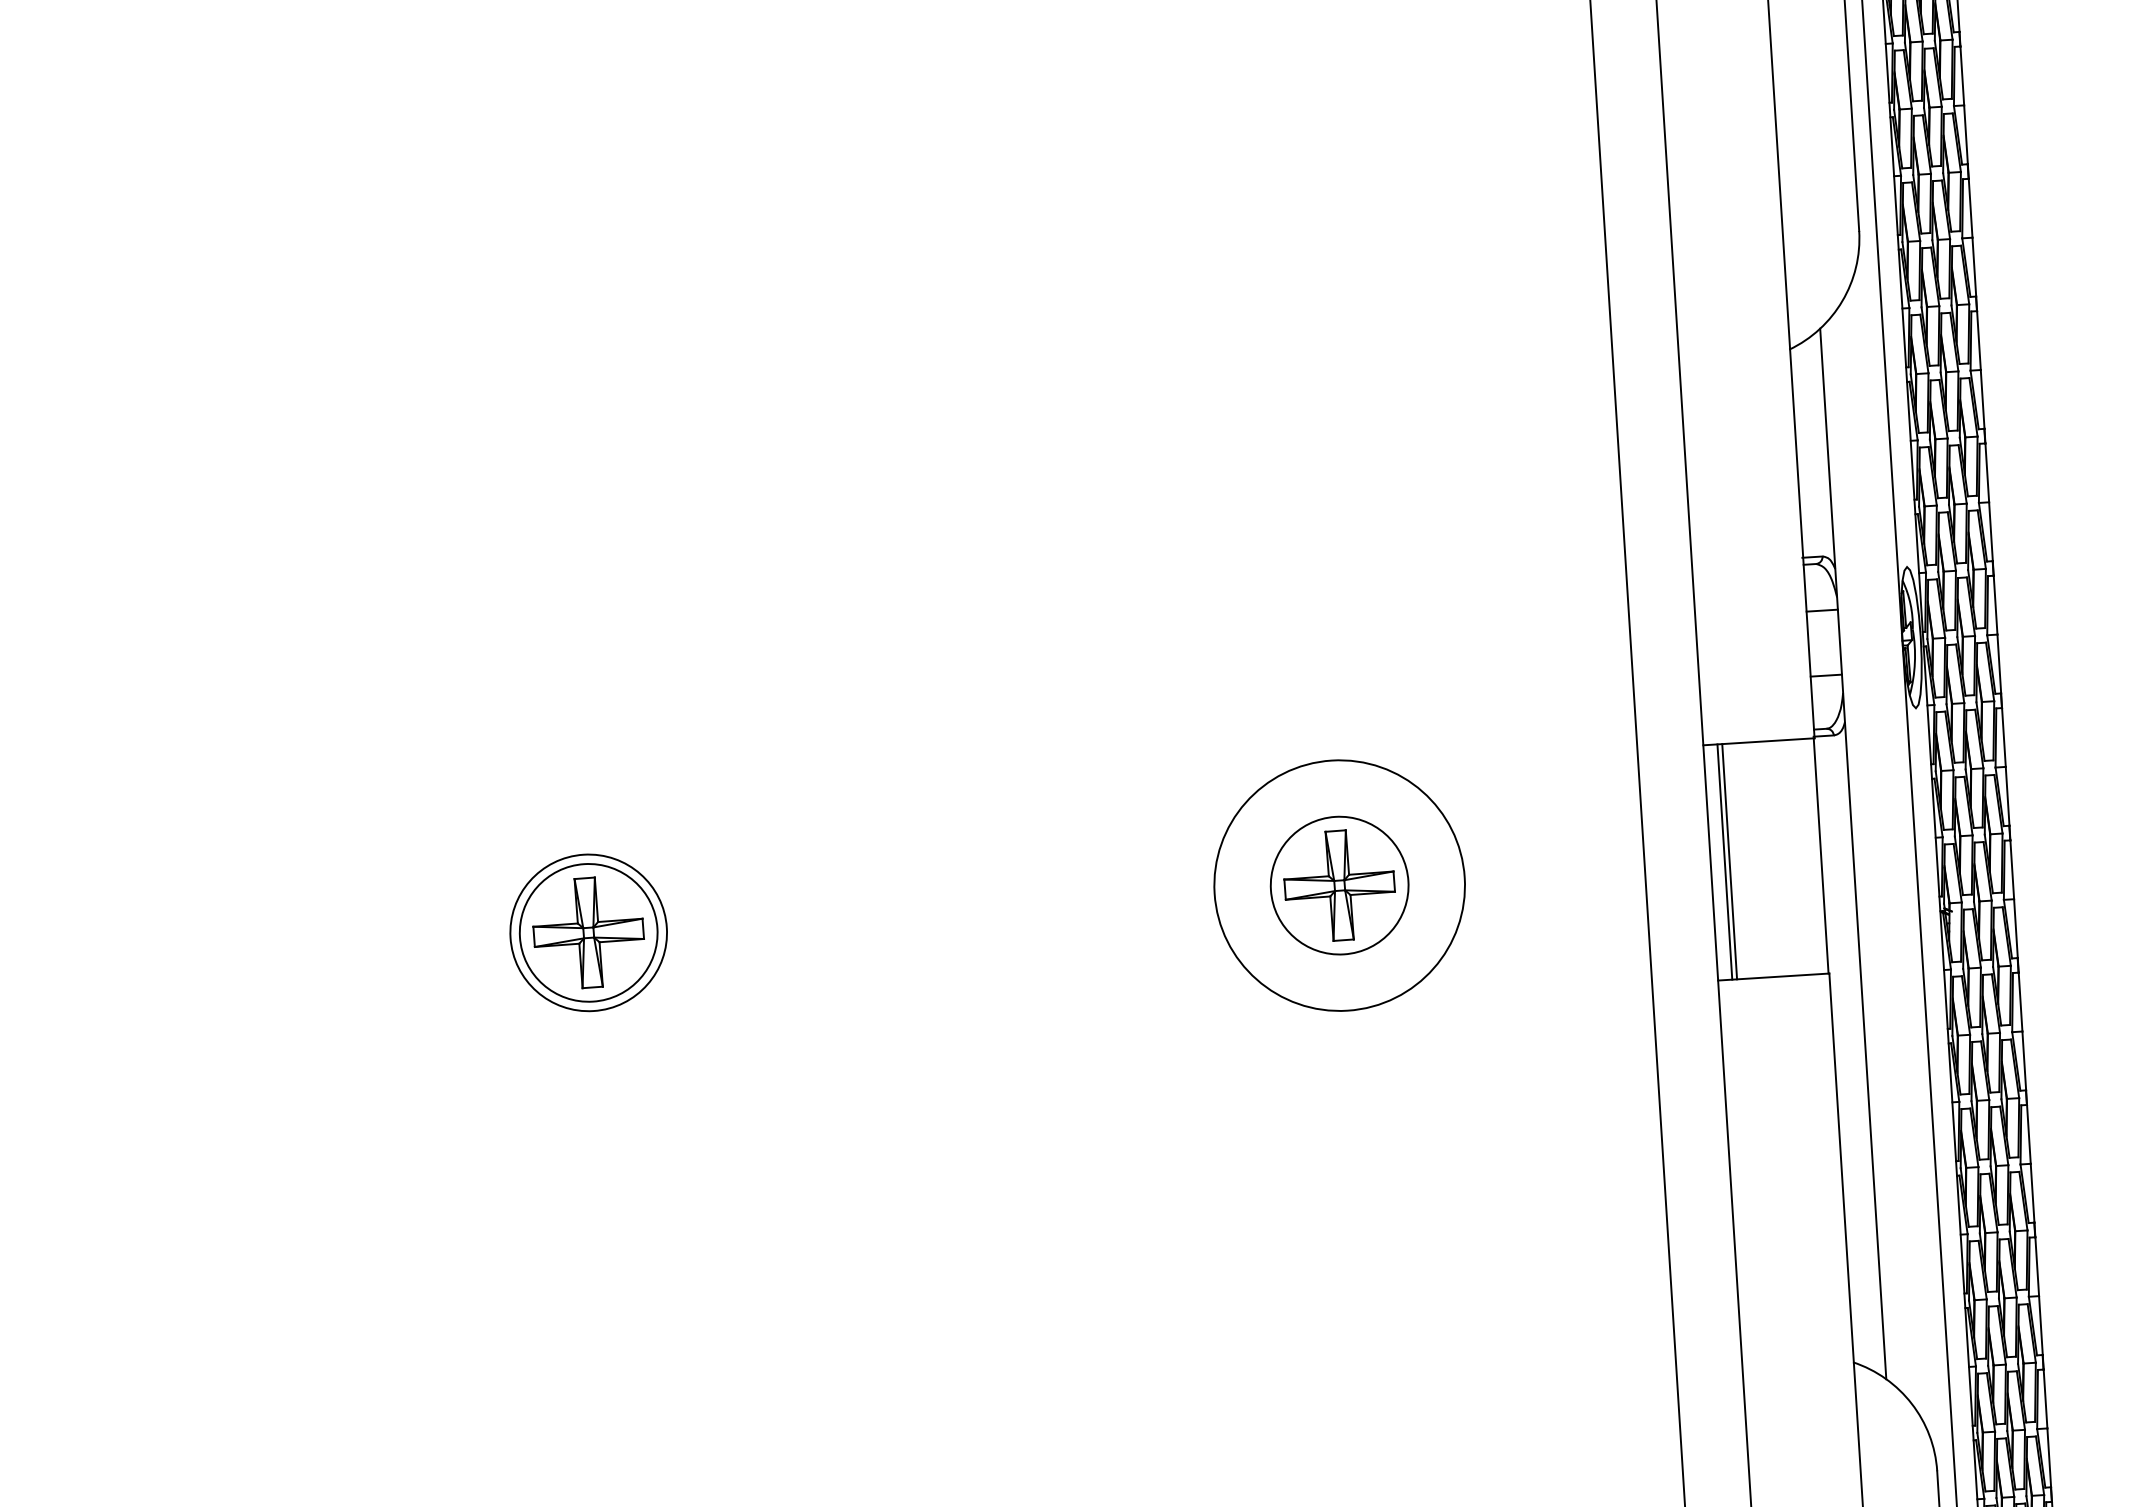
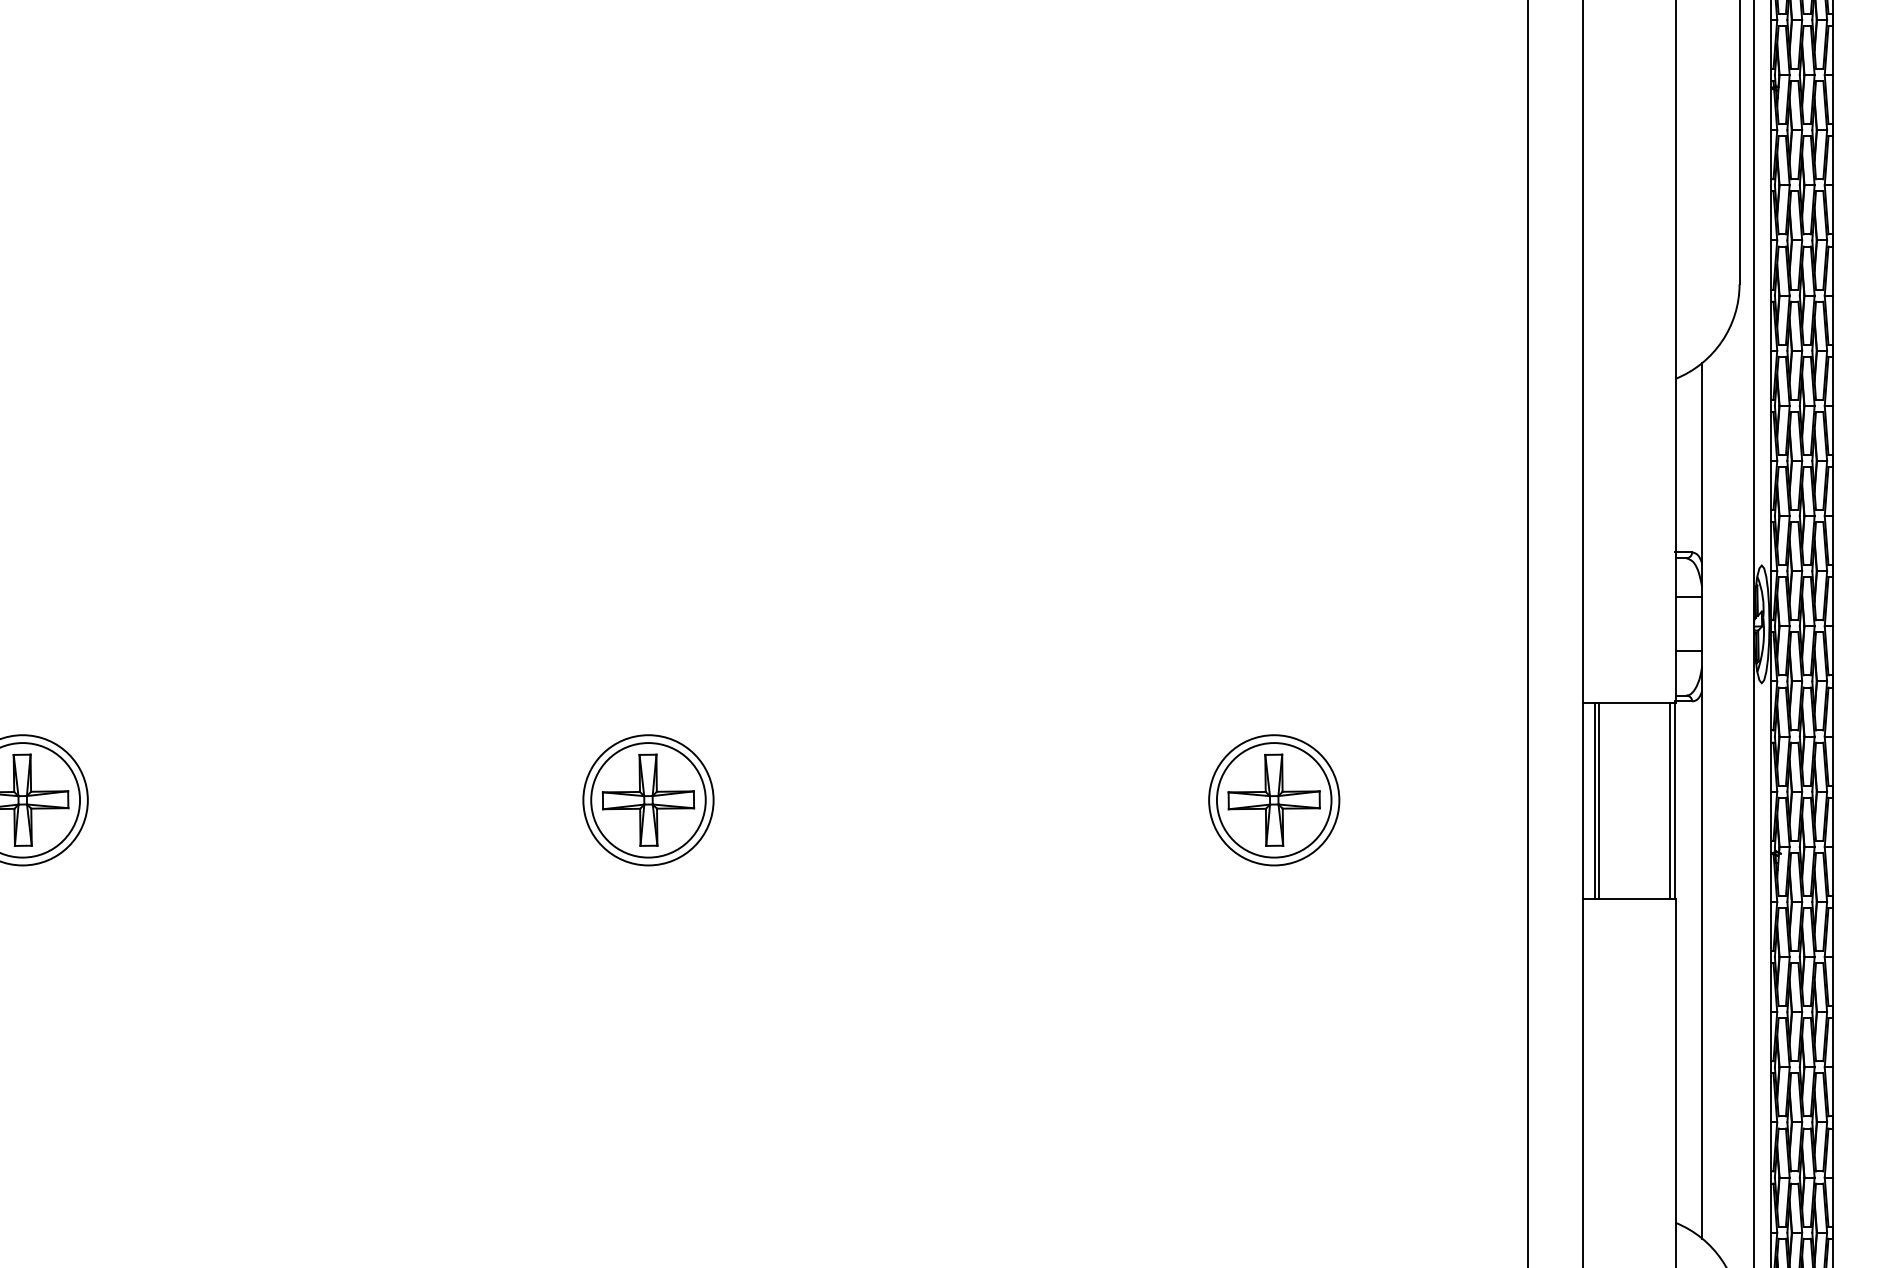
line: (1814, 855) -> (1669, 800), added
circle: (1340, 885) -> (1274, 800), size x0.62

